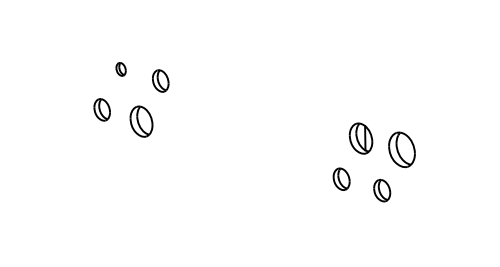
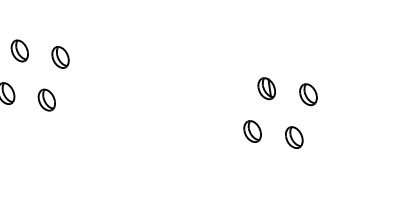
part: (120, 69) -> (19, 51), size x1.67
part: (141, 121) -> (46, 100), size x0.71
part: (361, 138) -> (267, 88), size x0.71
part: (401, 149) -> (308, 94), size x0.62

